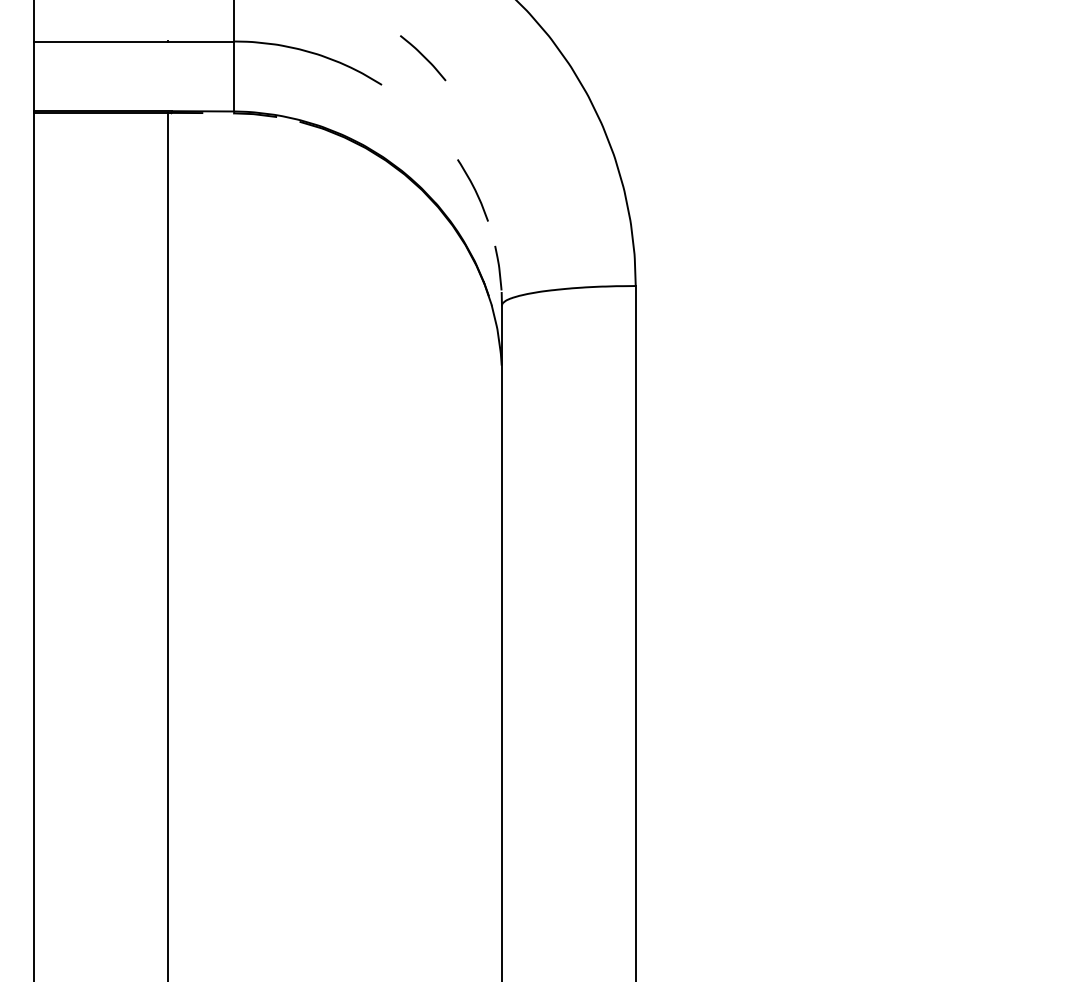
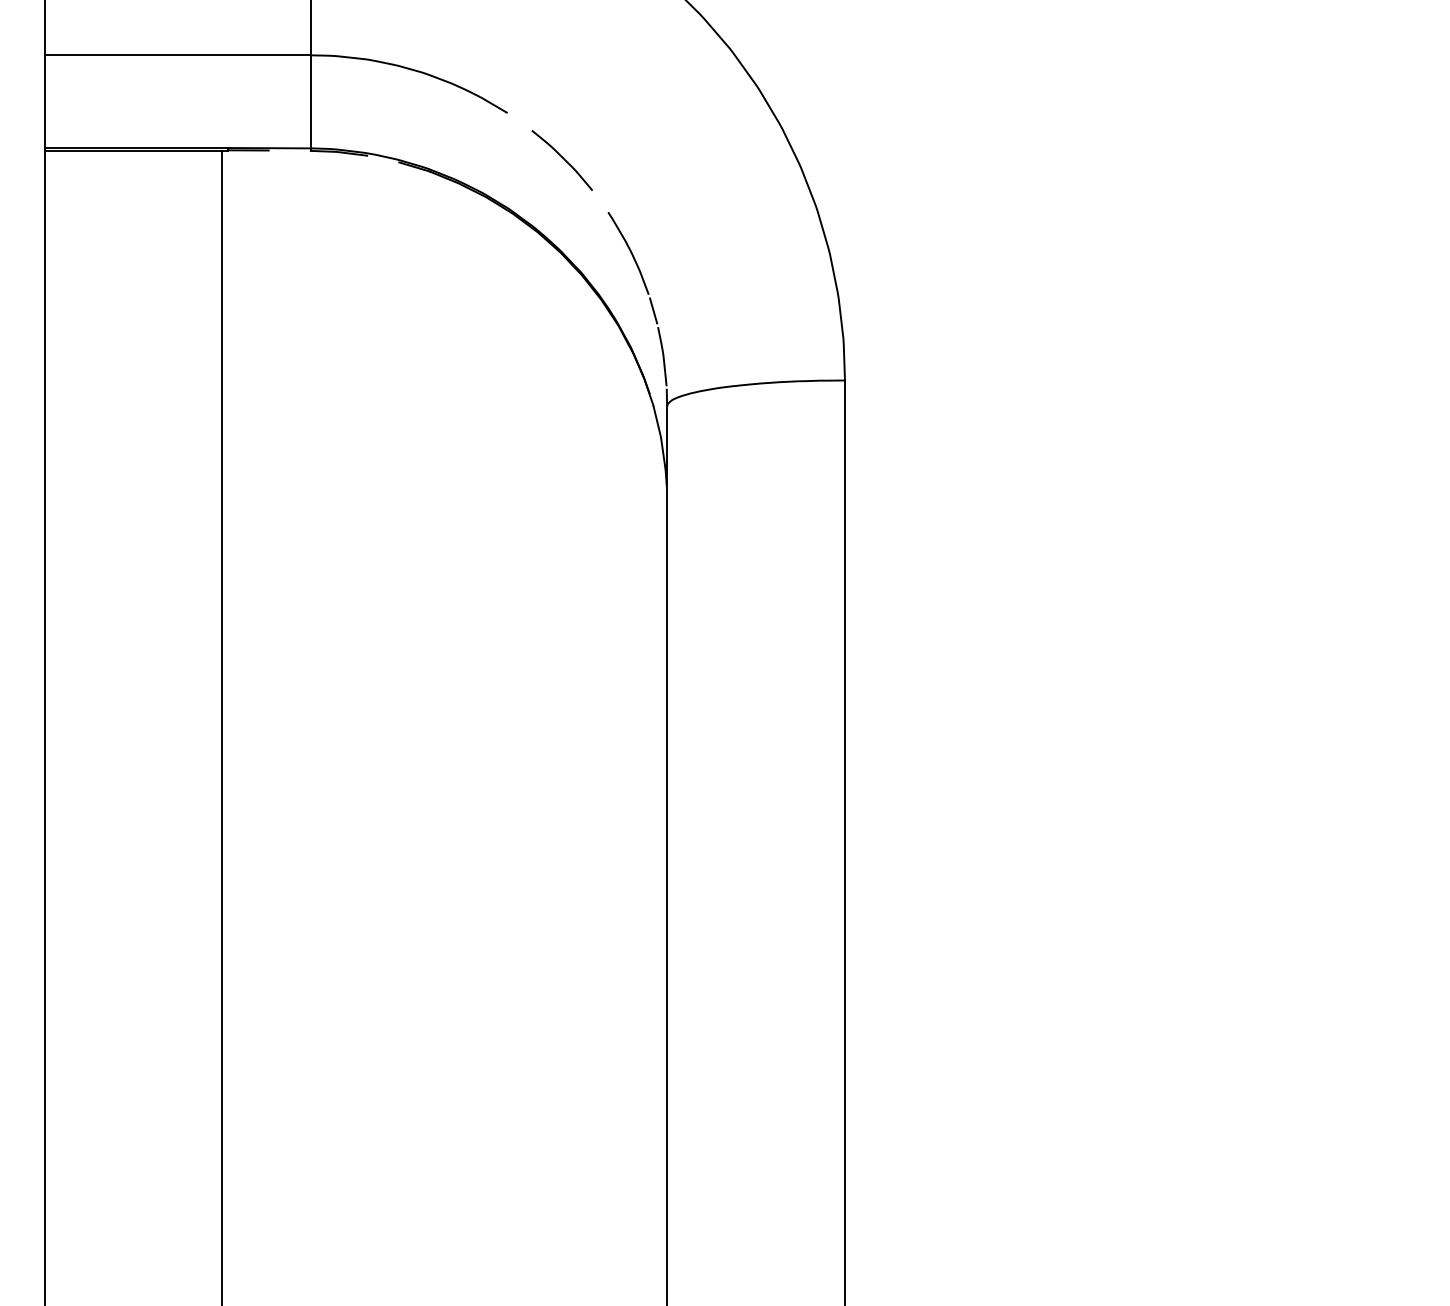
curve: (423, 56) -> (562, 158), moved
line: (491, 233) -> (653, 310), added

